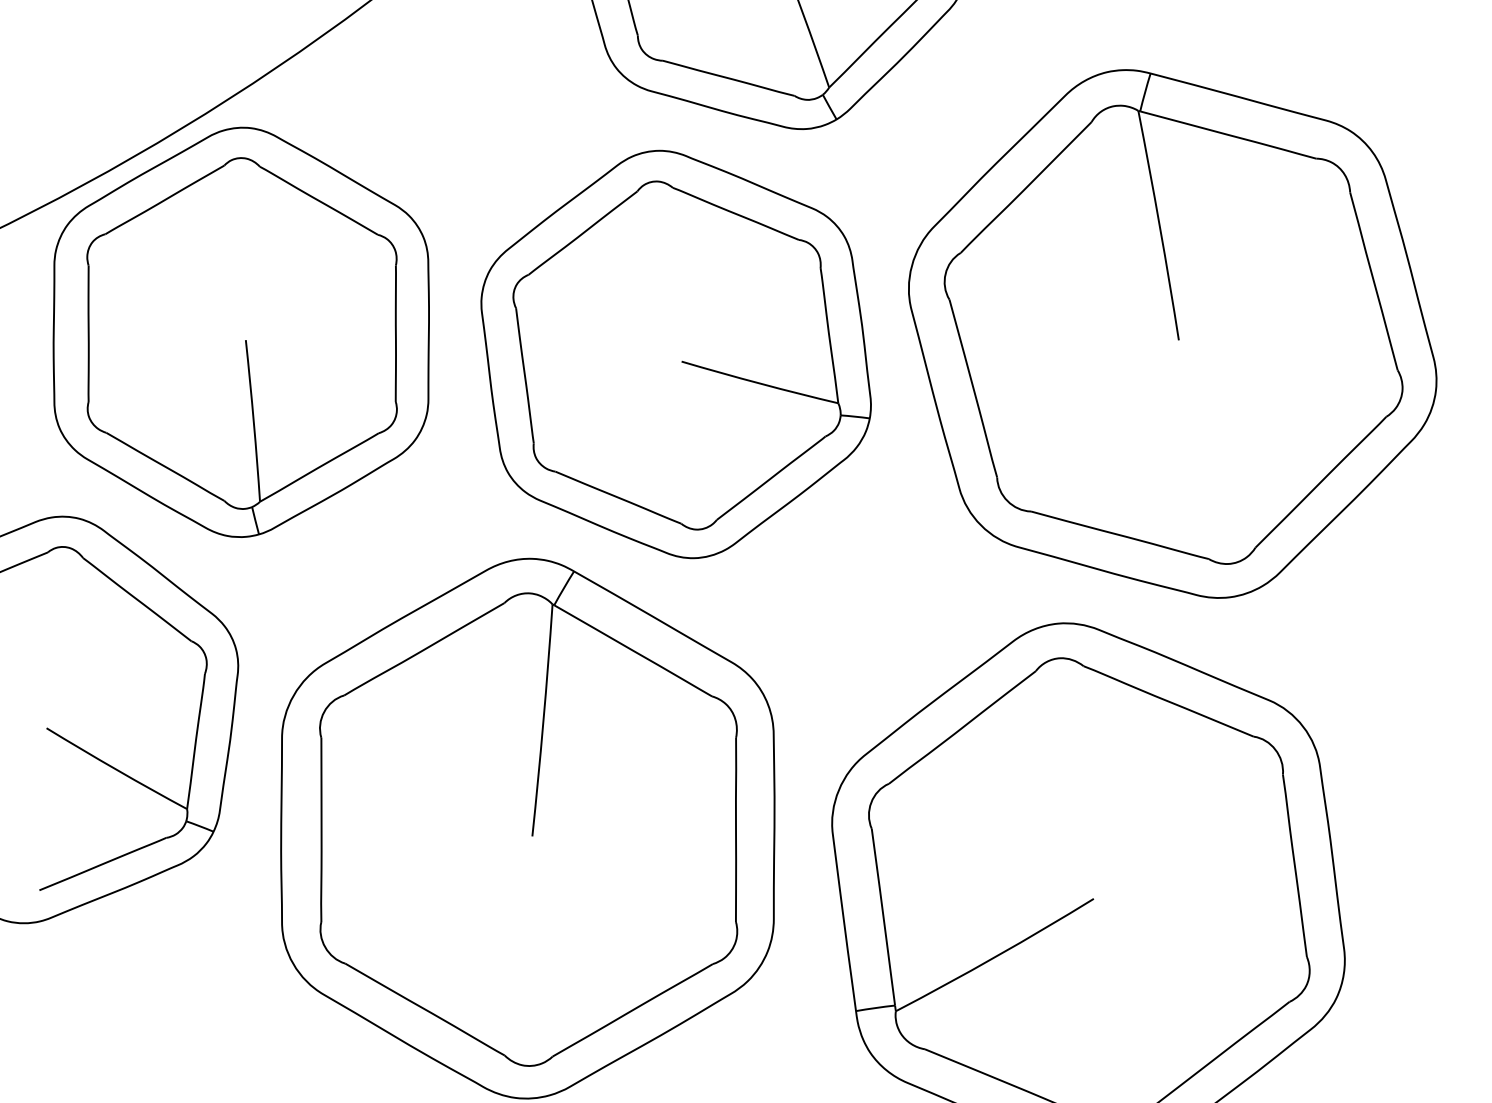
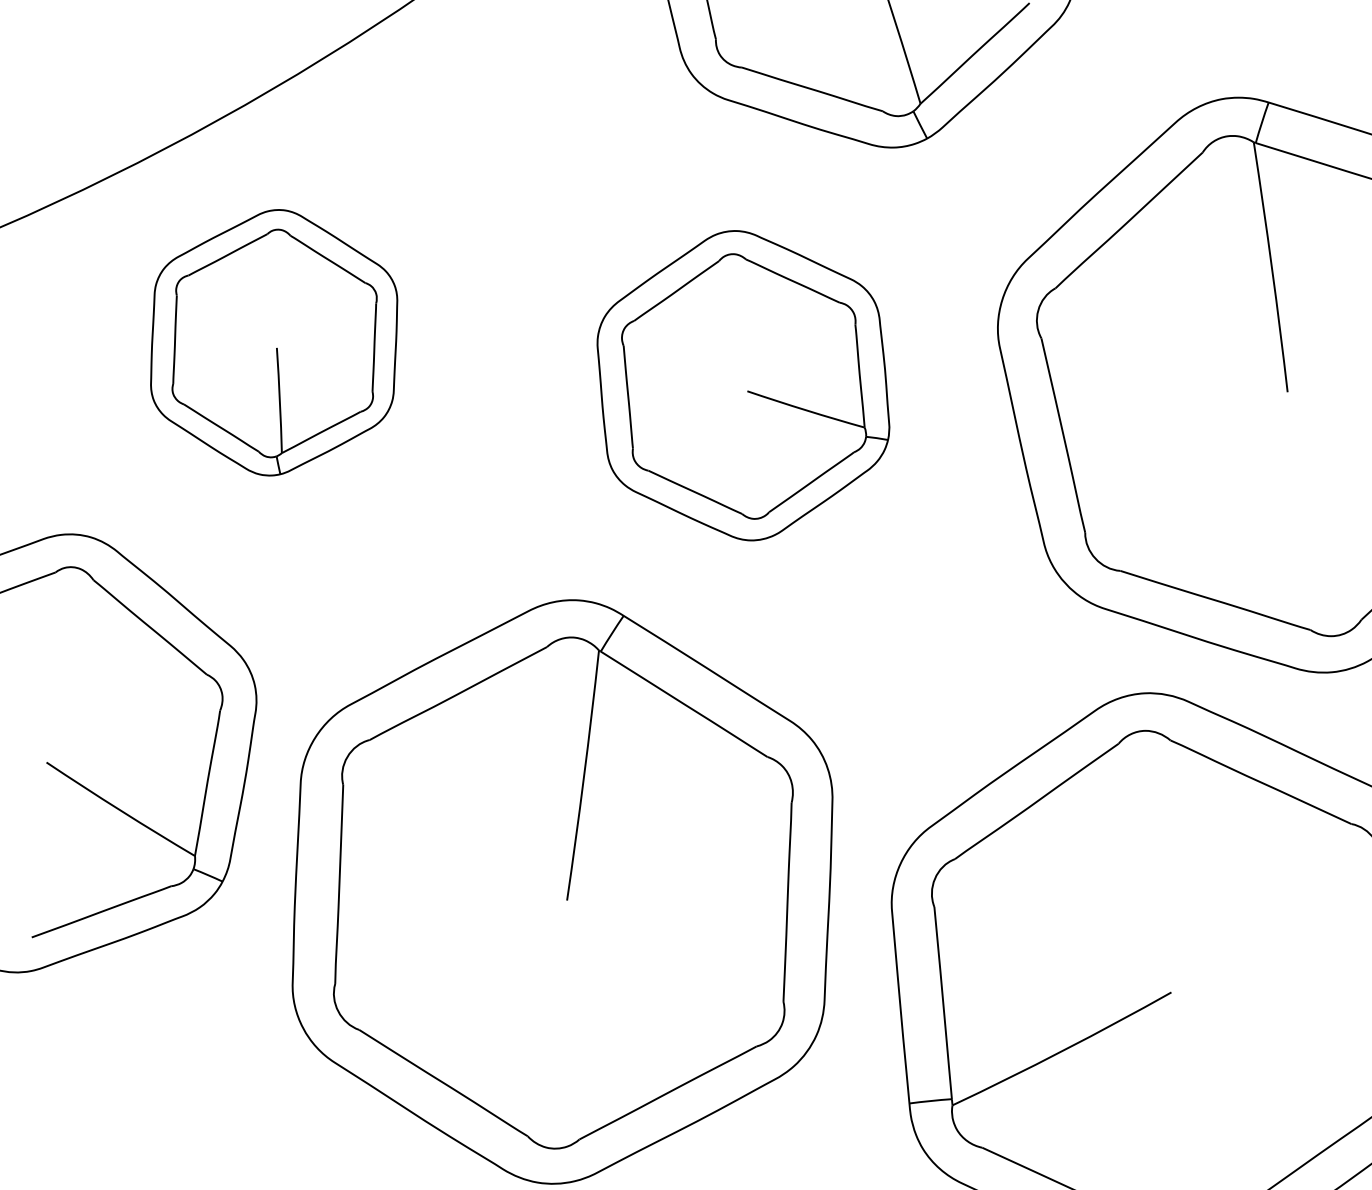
part: (240, 331) -> (273, 341), size x0.6
part: (675, 354) -> (742, 385), size x0.7

